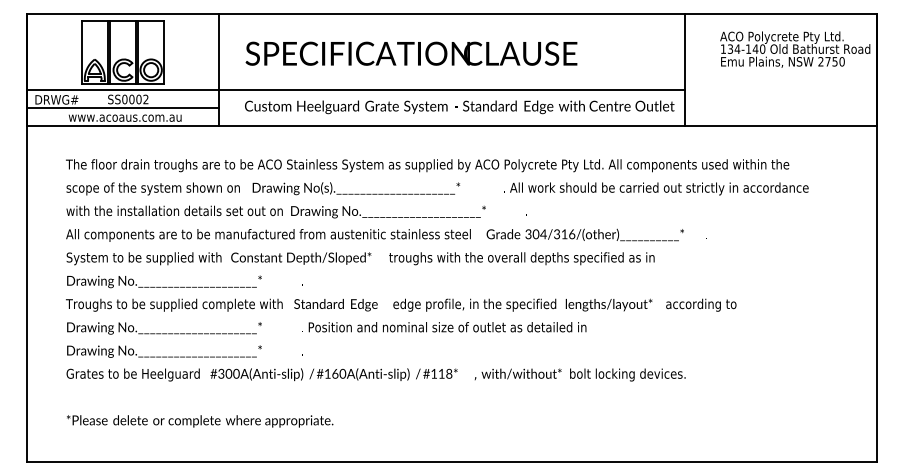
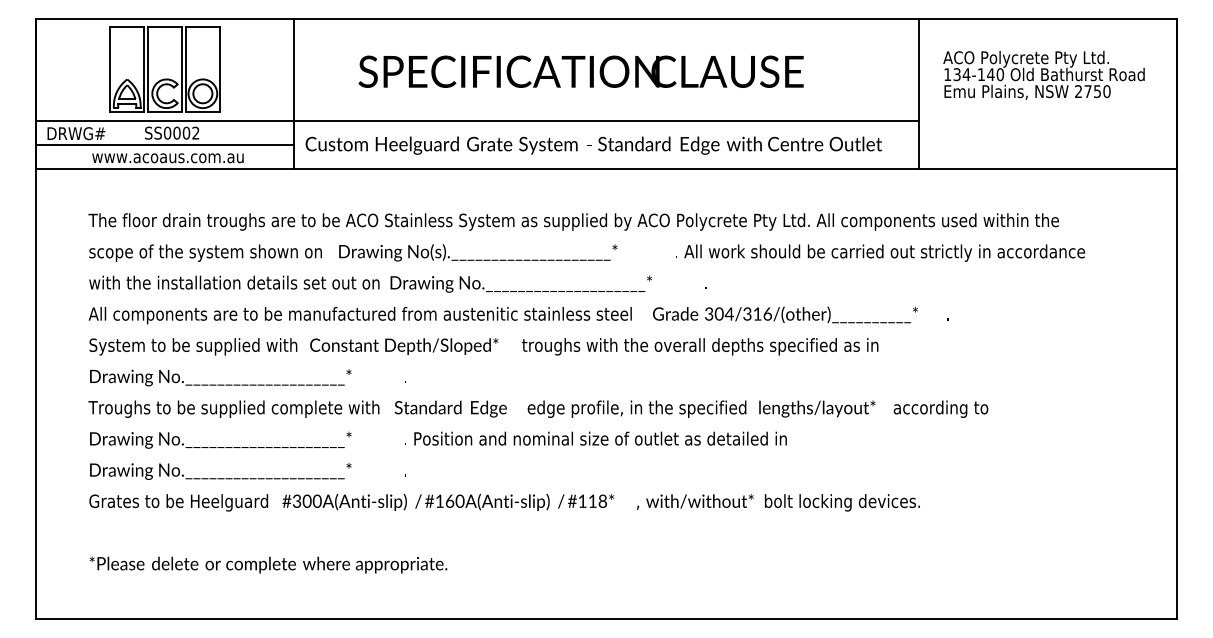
text: (794, 49) -> (1043, 74), moved
text: (411, 53) -> (580, 71), moved
text: (459, 107) -> (593, 145), moved

